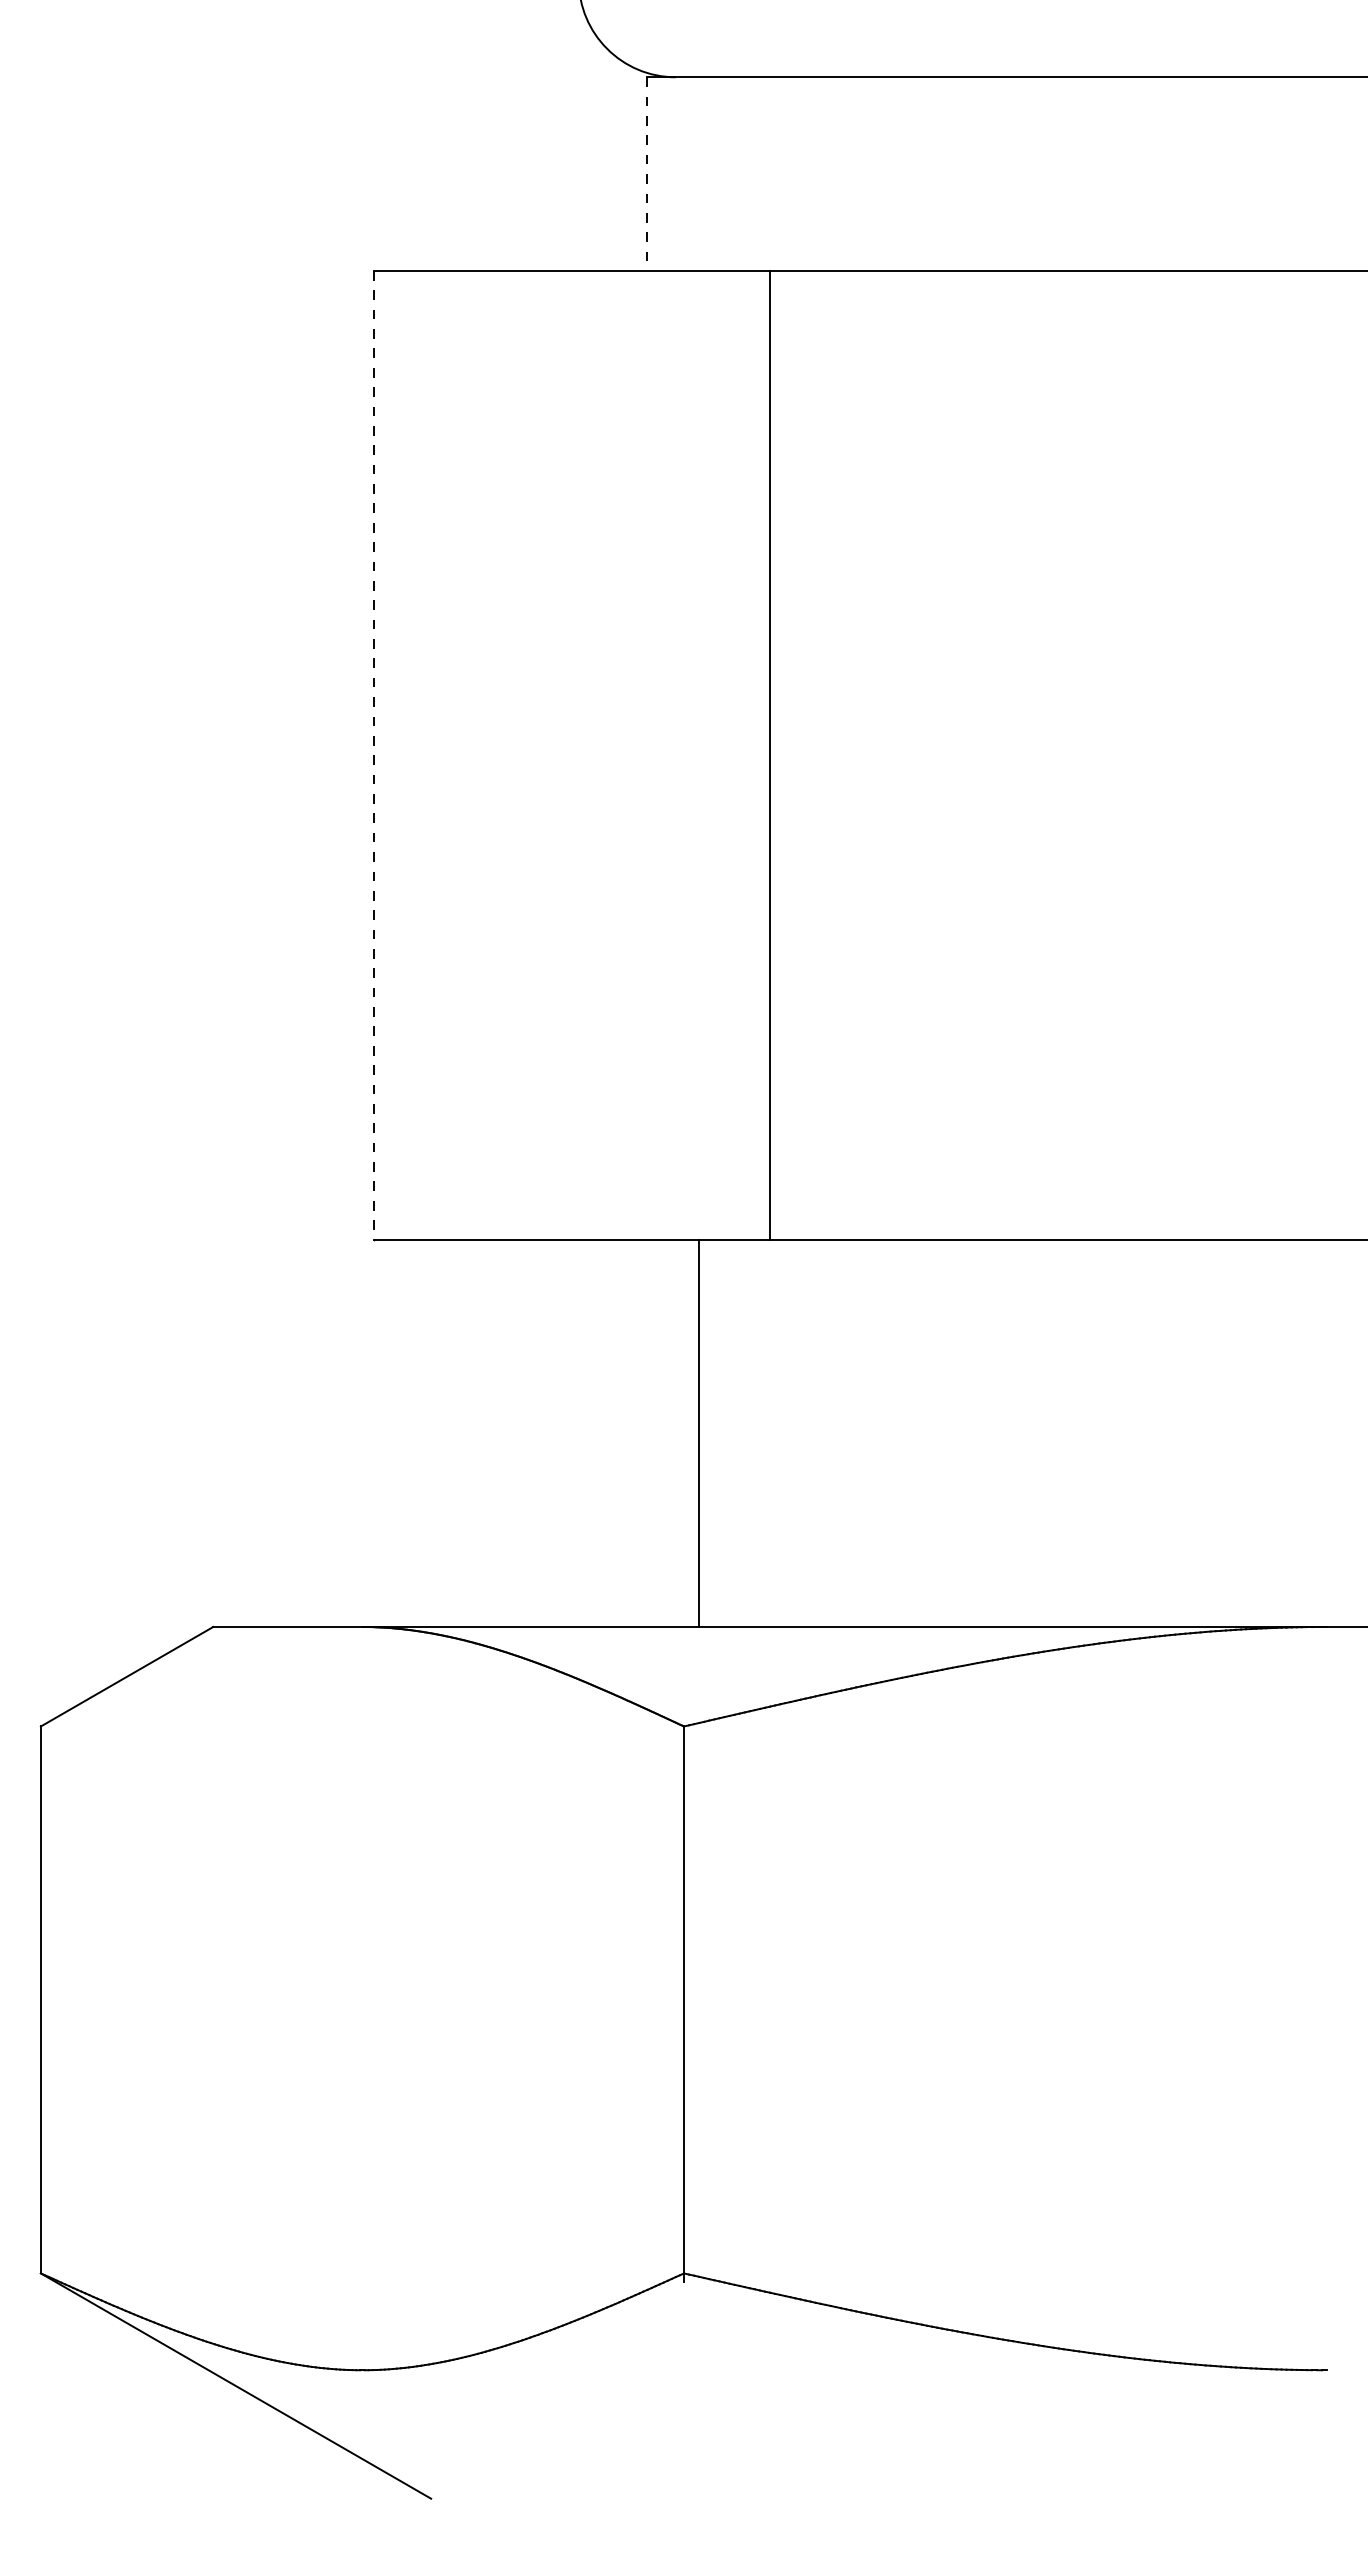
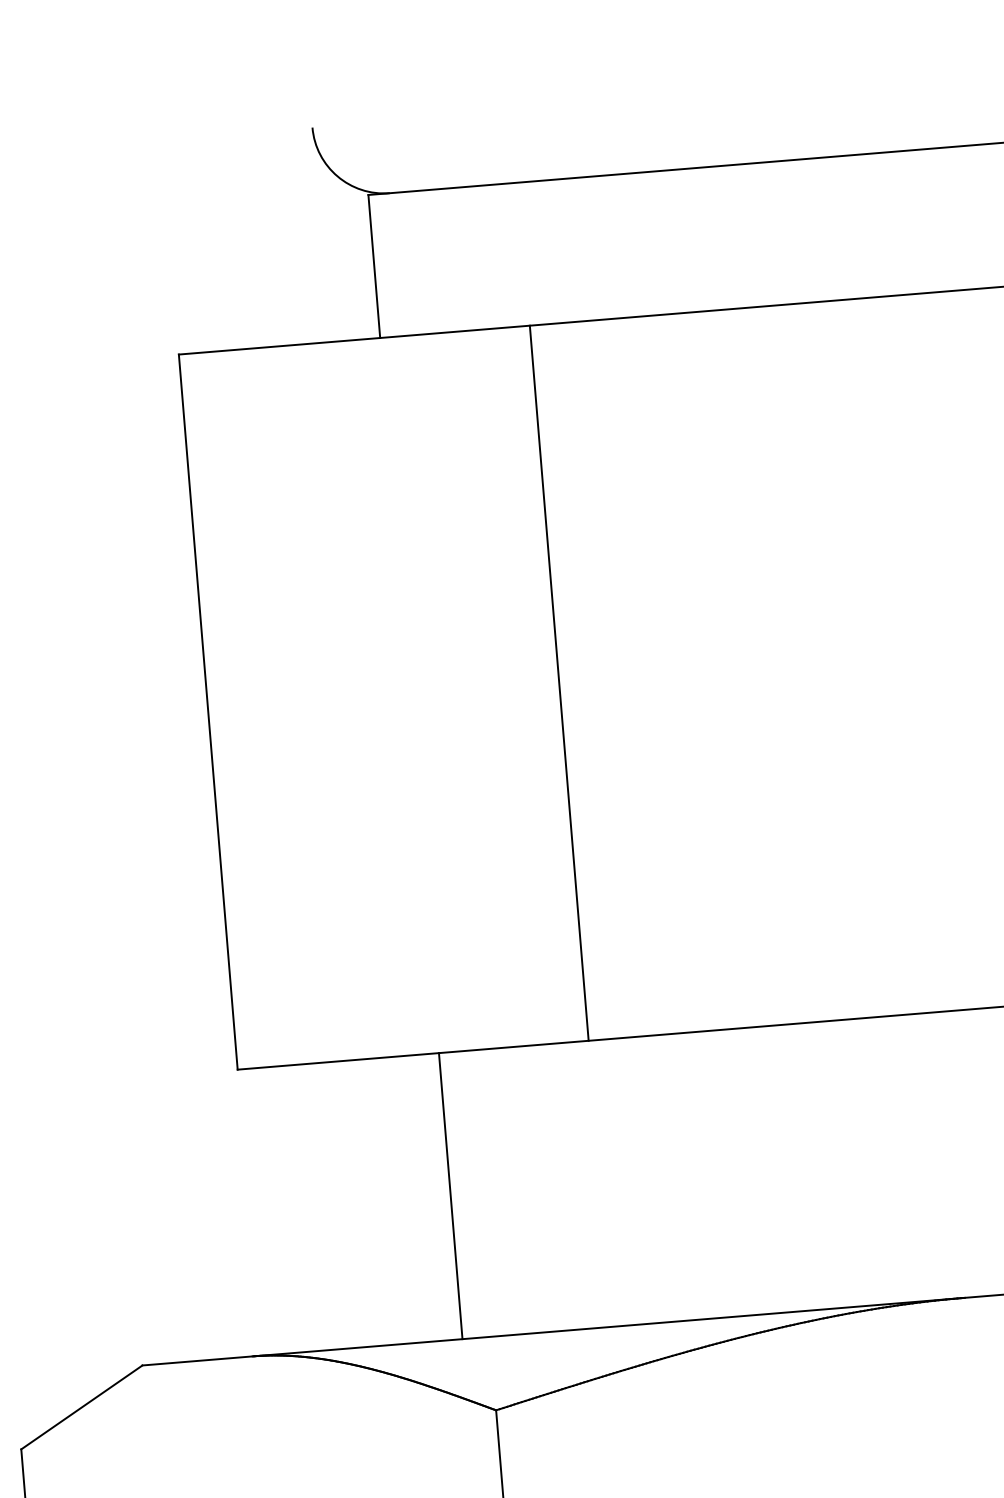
line: (646, 174) -> (374, 266), dashed -> solid
line: (374, 755) -> (208, 712), dashed -> solid
line: (770, 755) -> (559, 683), moved
line: (698, 1433) -> (450, 1196), moved

